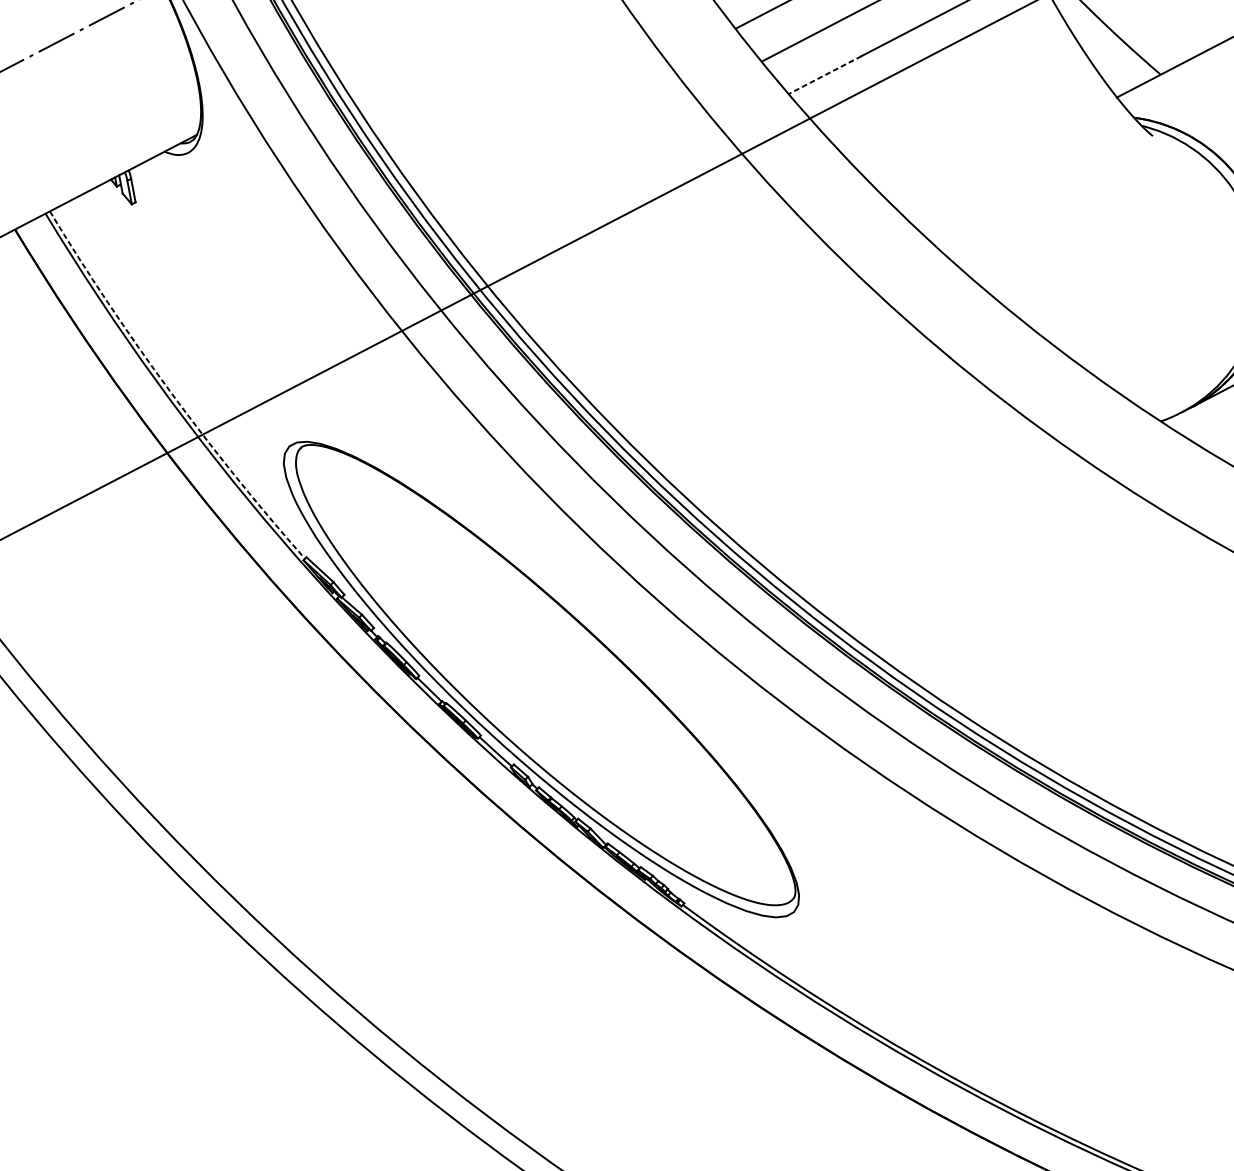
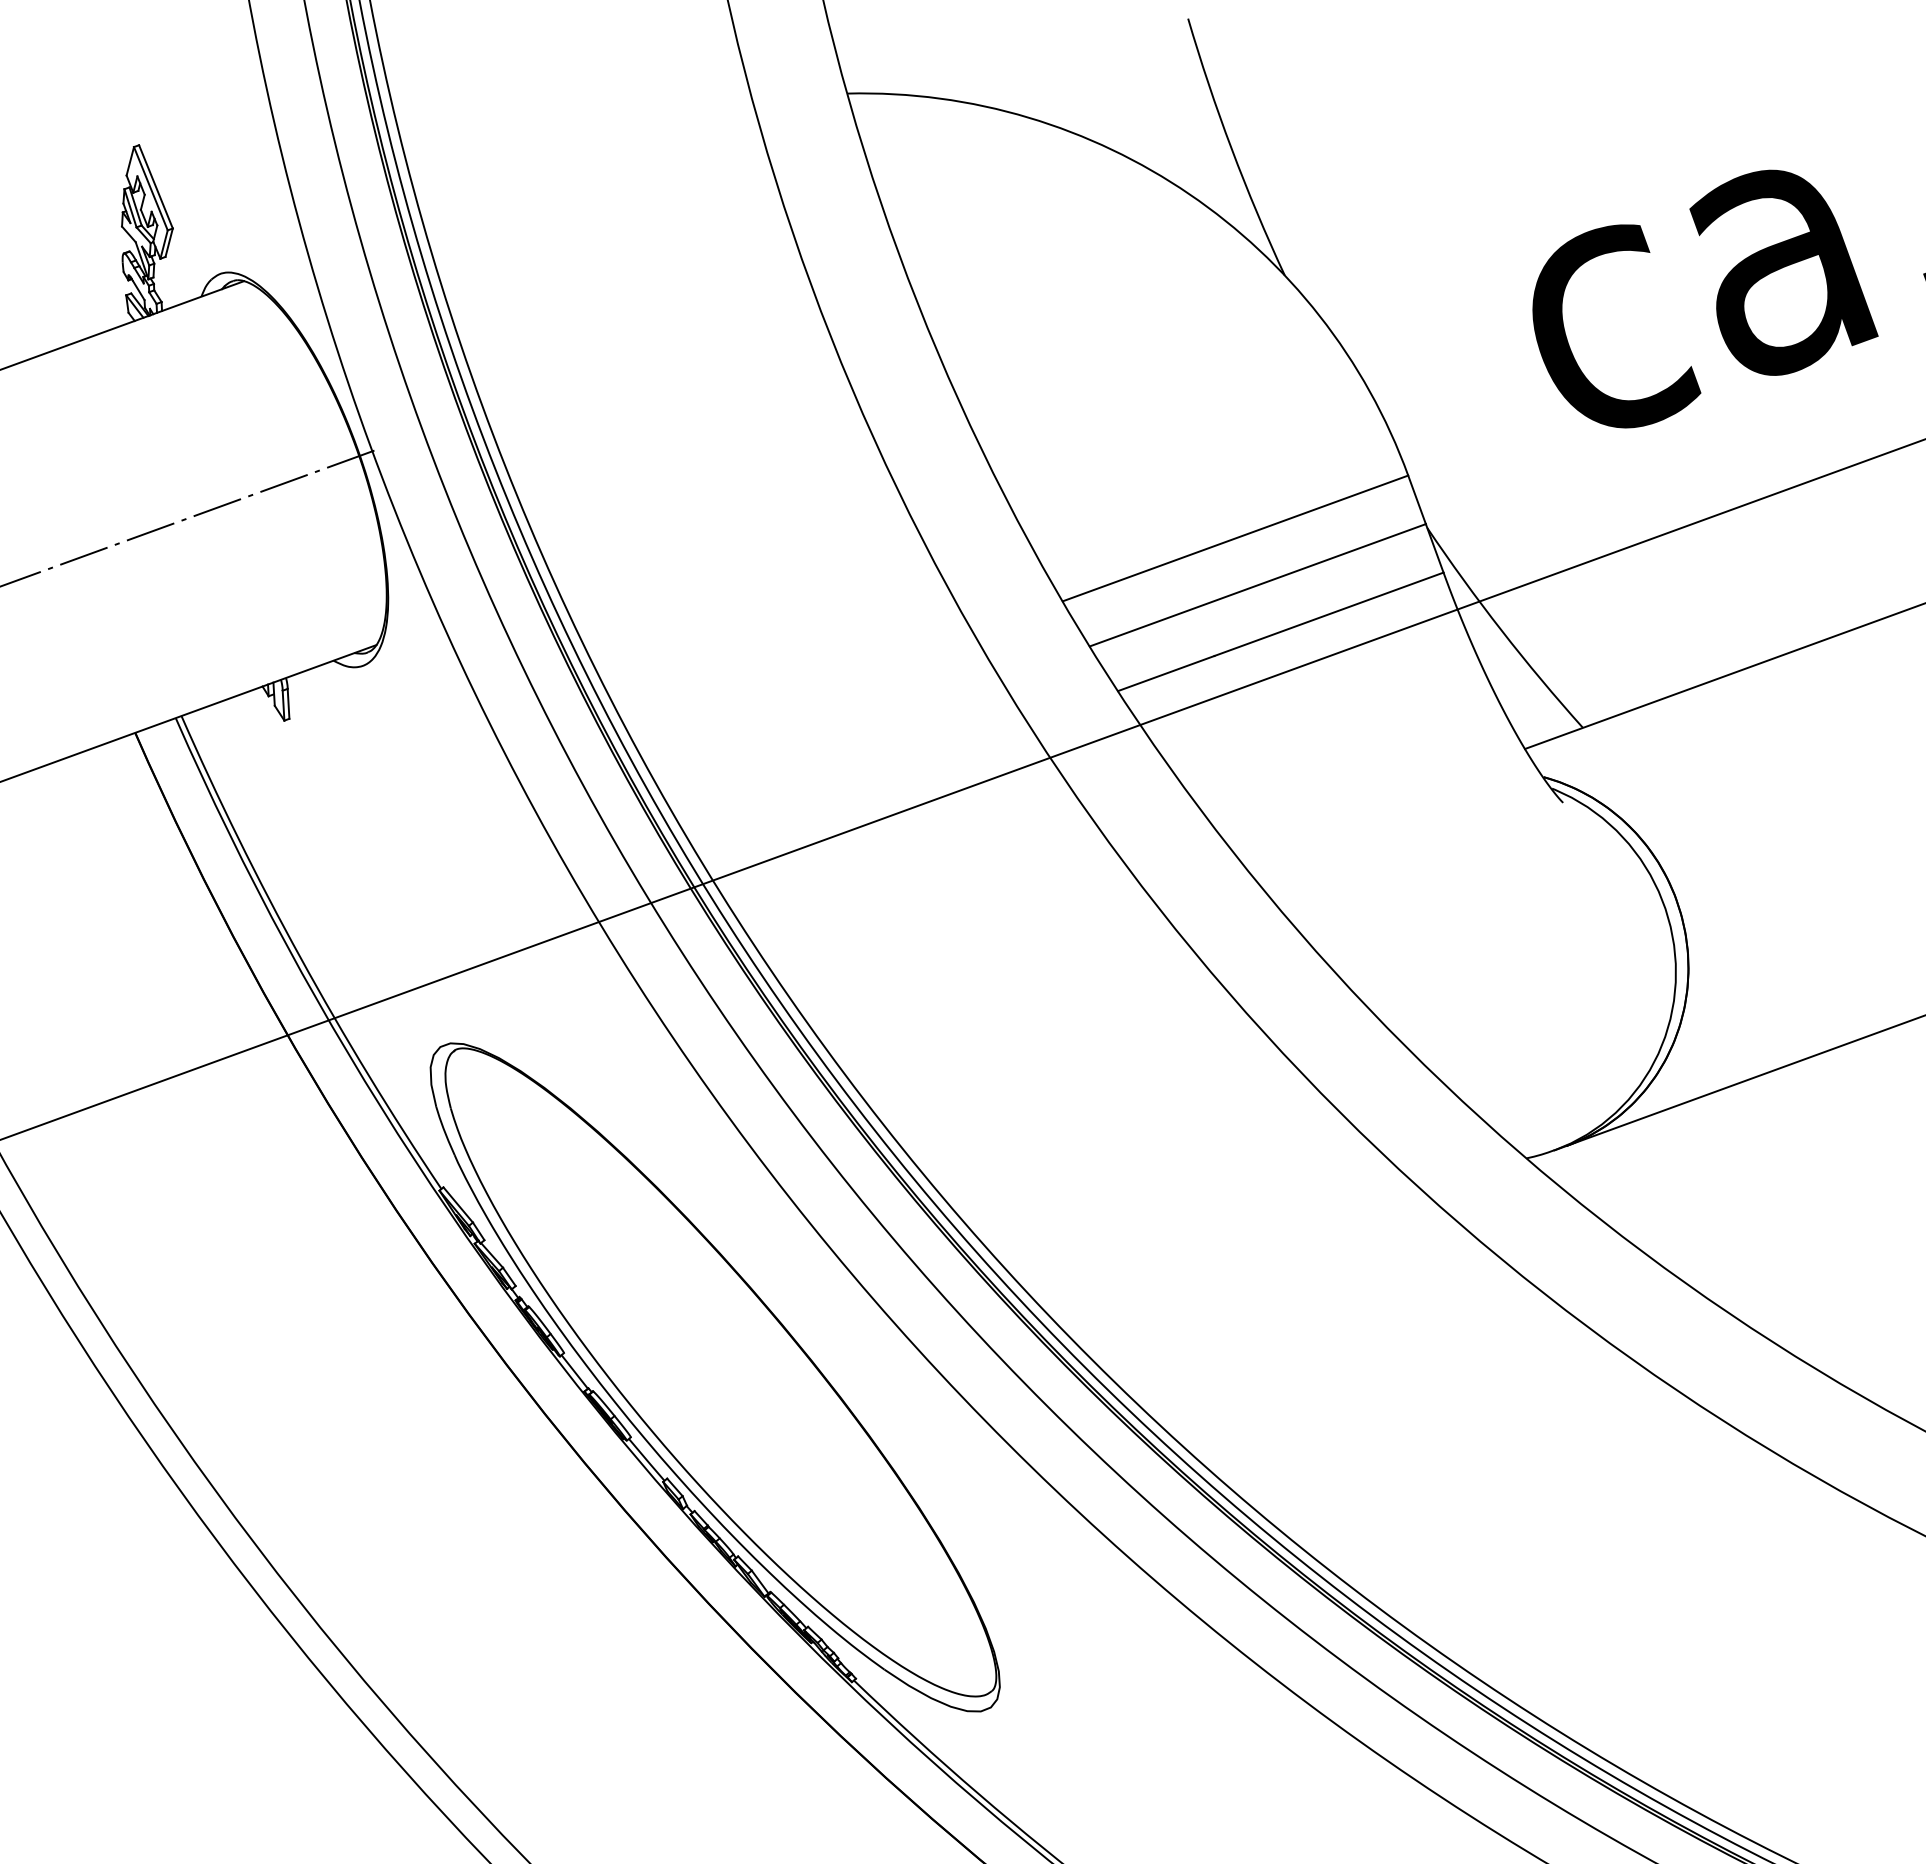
line: (824, 75) -> (1165, 673), dashed -> solid
arc: (169, 390) -> (300, 958), dashed -> solid

